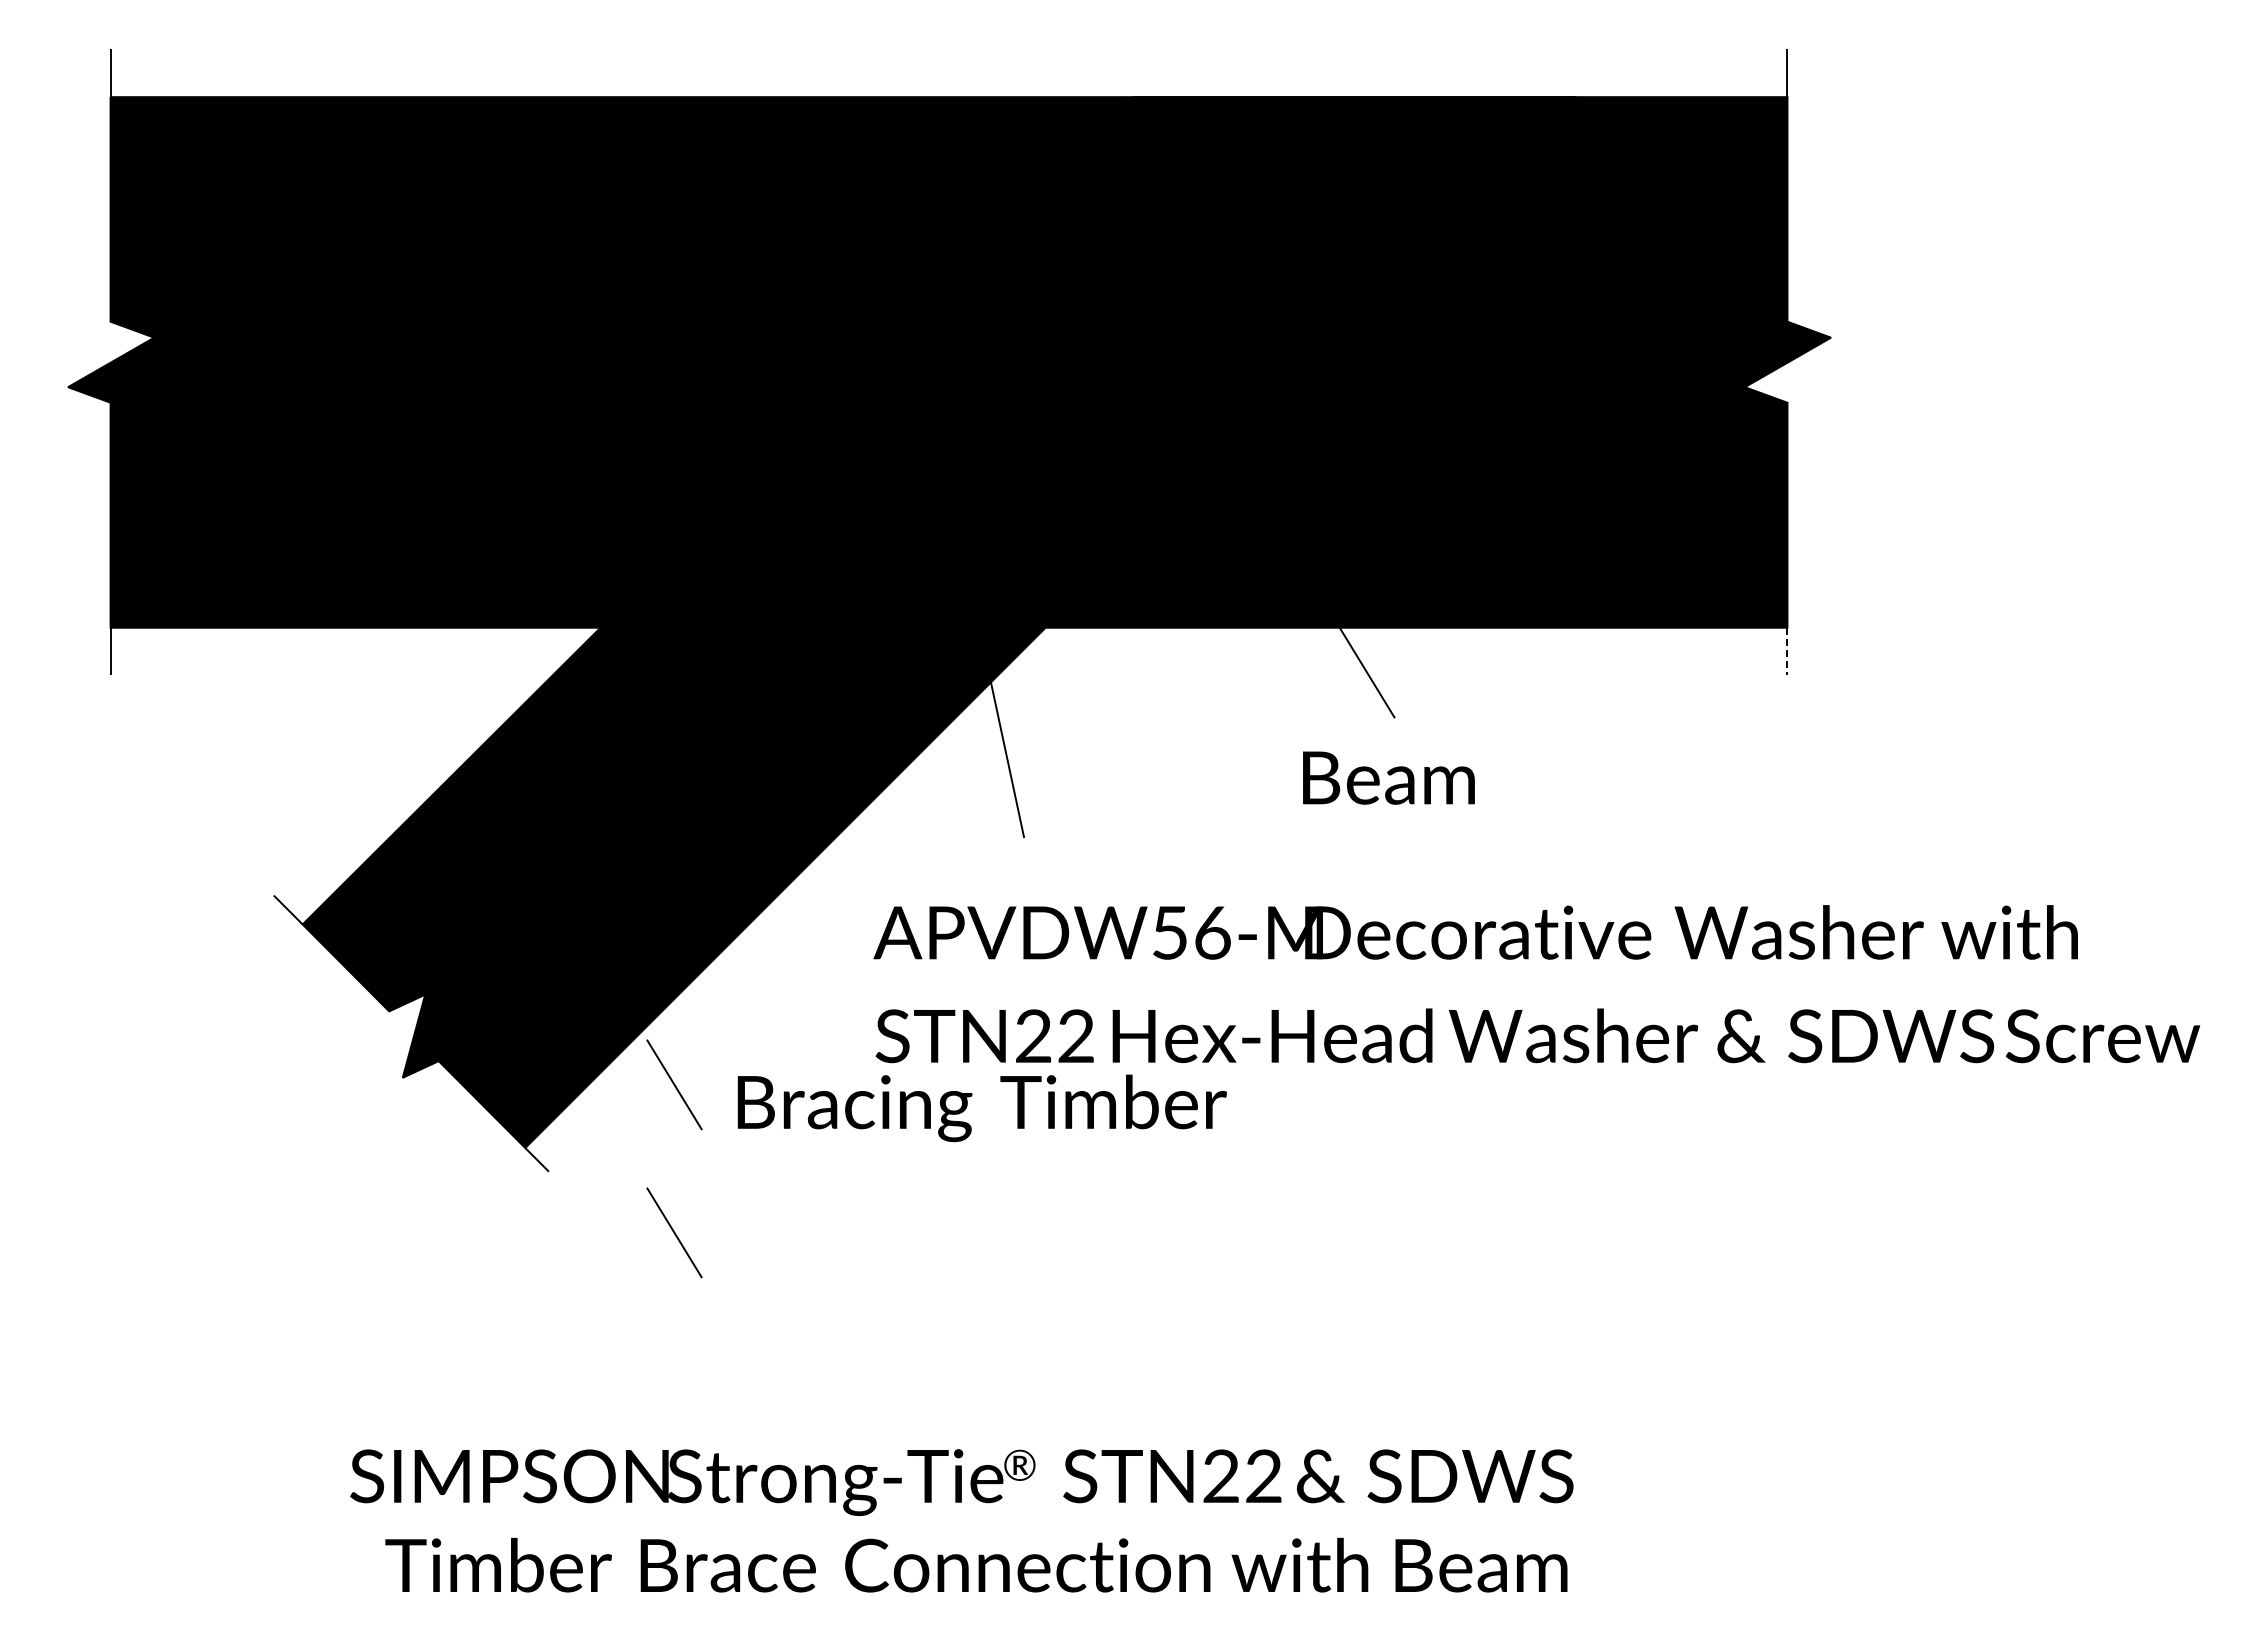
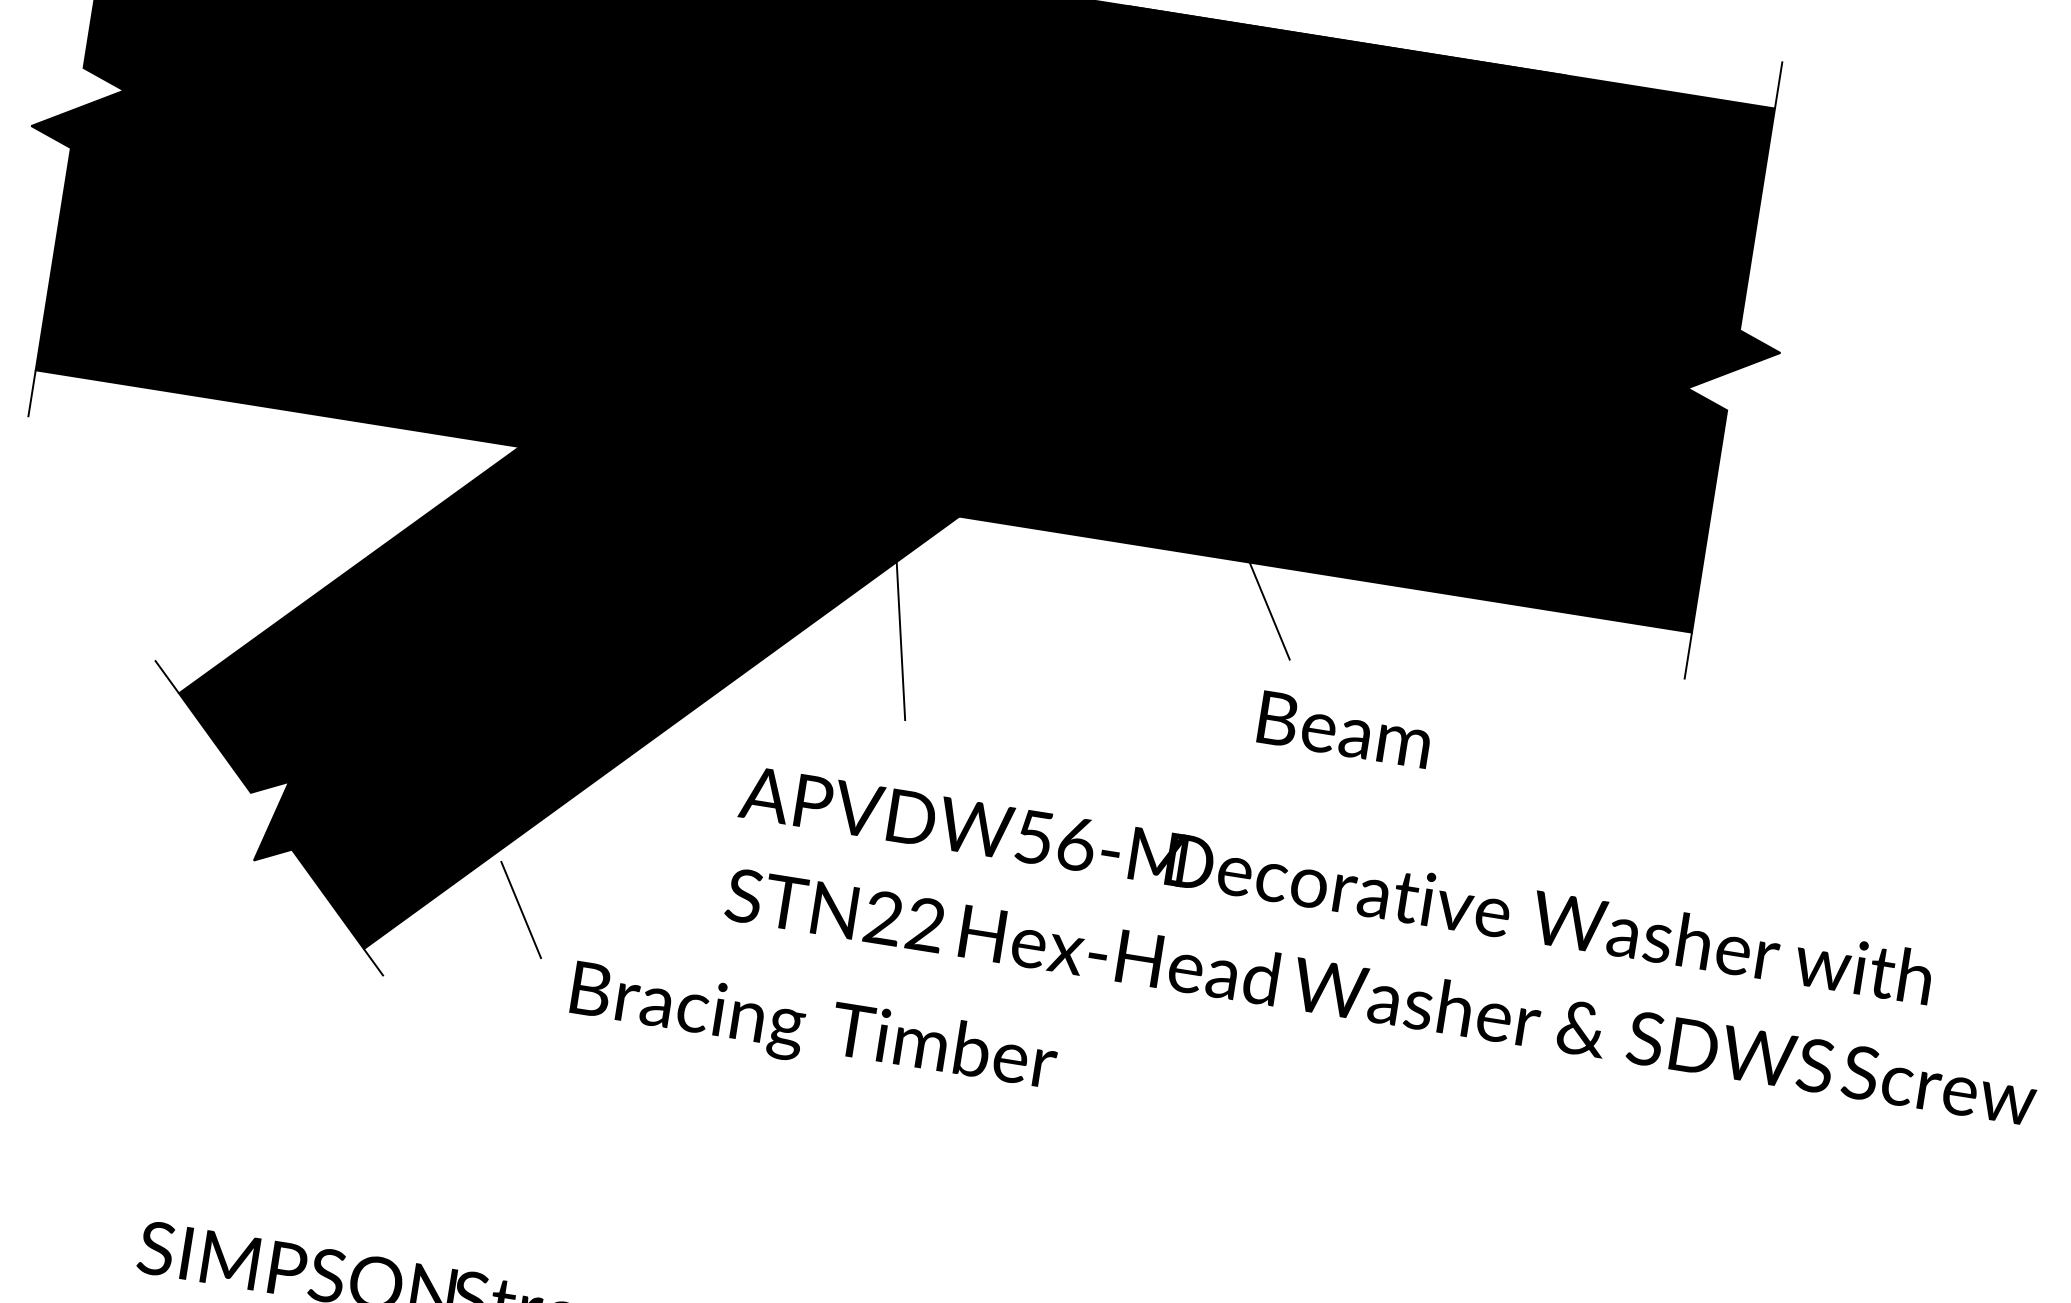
line: (1787, 651) -> (1688, 656), dashed -> solid
text: (1388, 777) -> (1344, 729), moved
text: (981, 1108) -> (812, 1030), moved
line: (674, 1232) -> (498, 1055), removed

